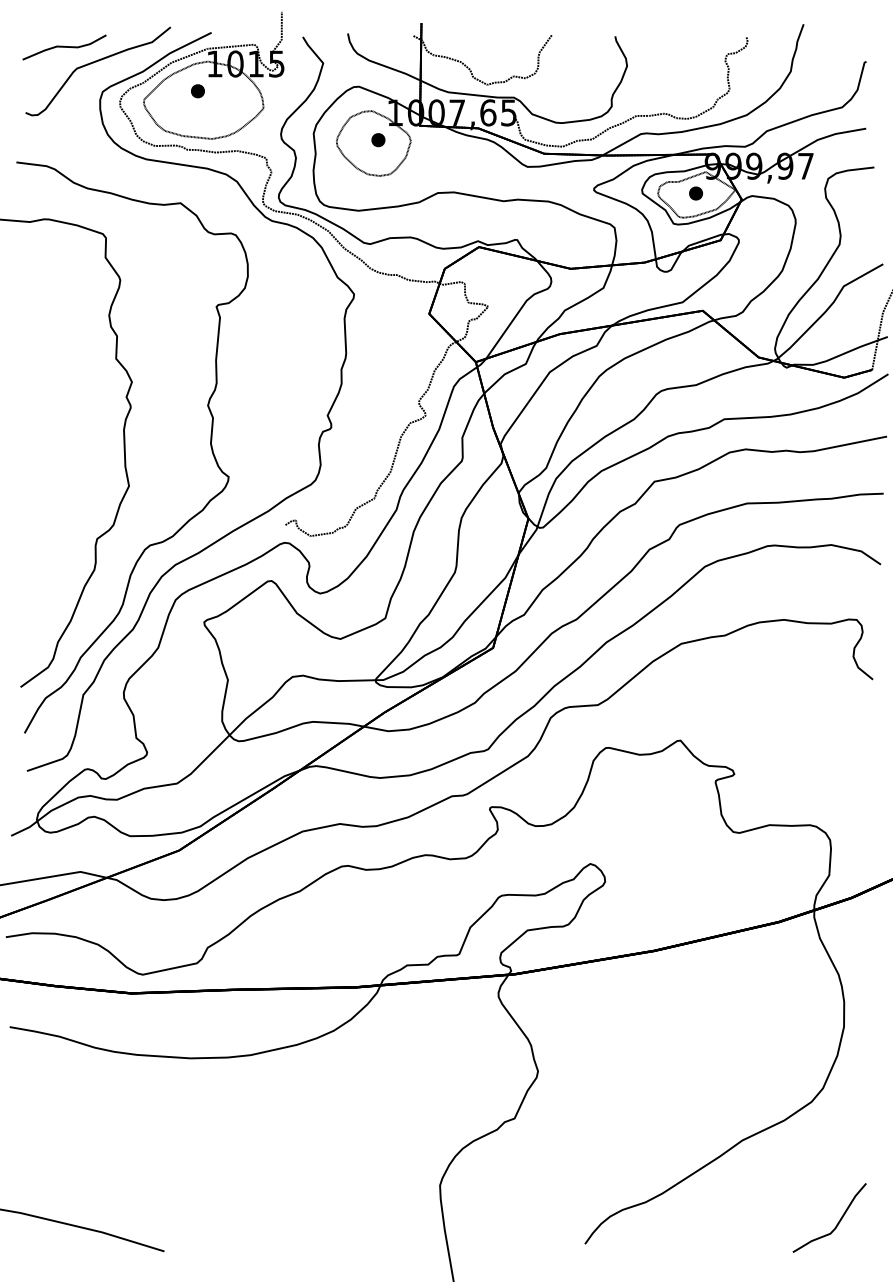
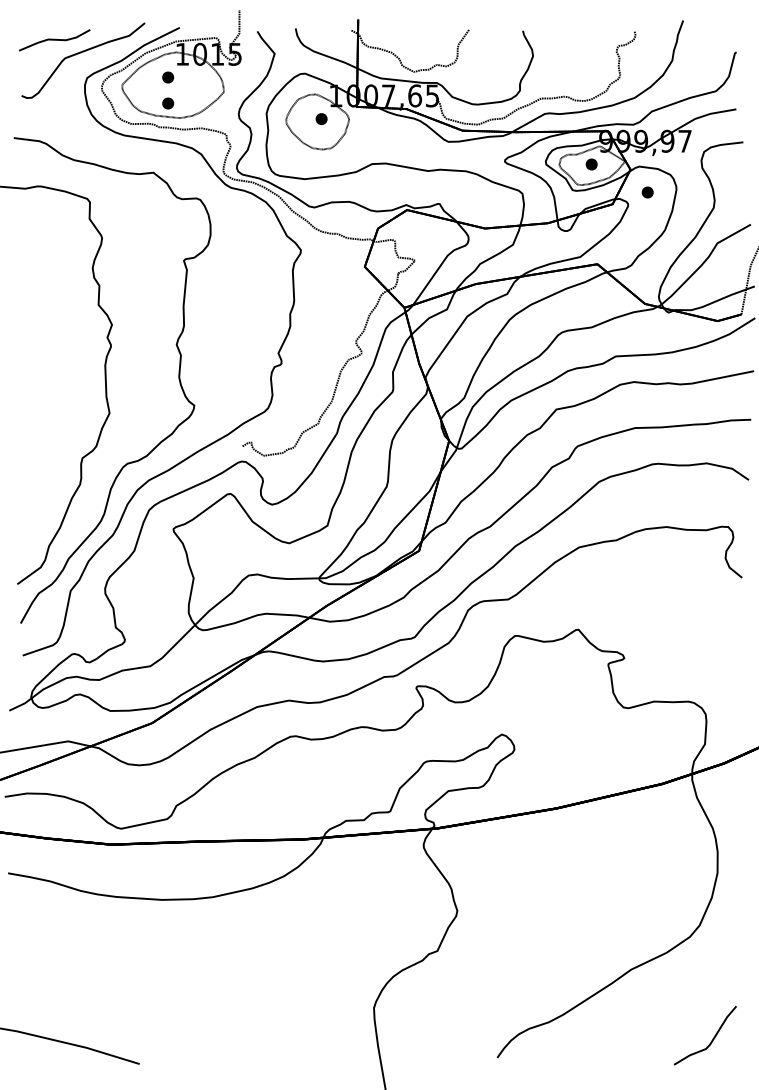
part: (198, 121) -> (168, 103), added
part: (761, 226) -> (647, 192), added

